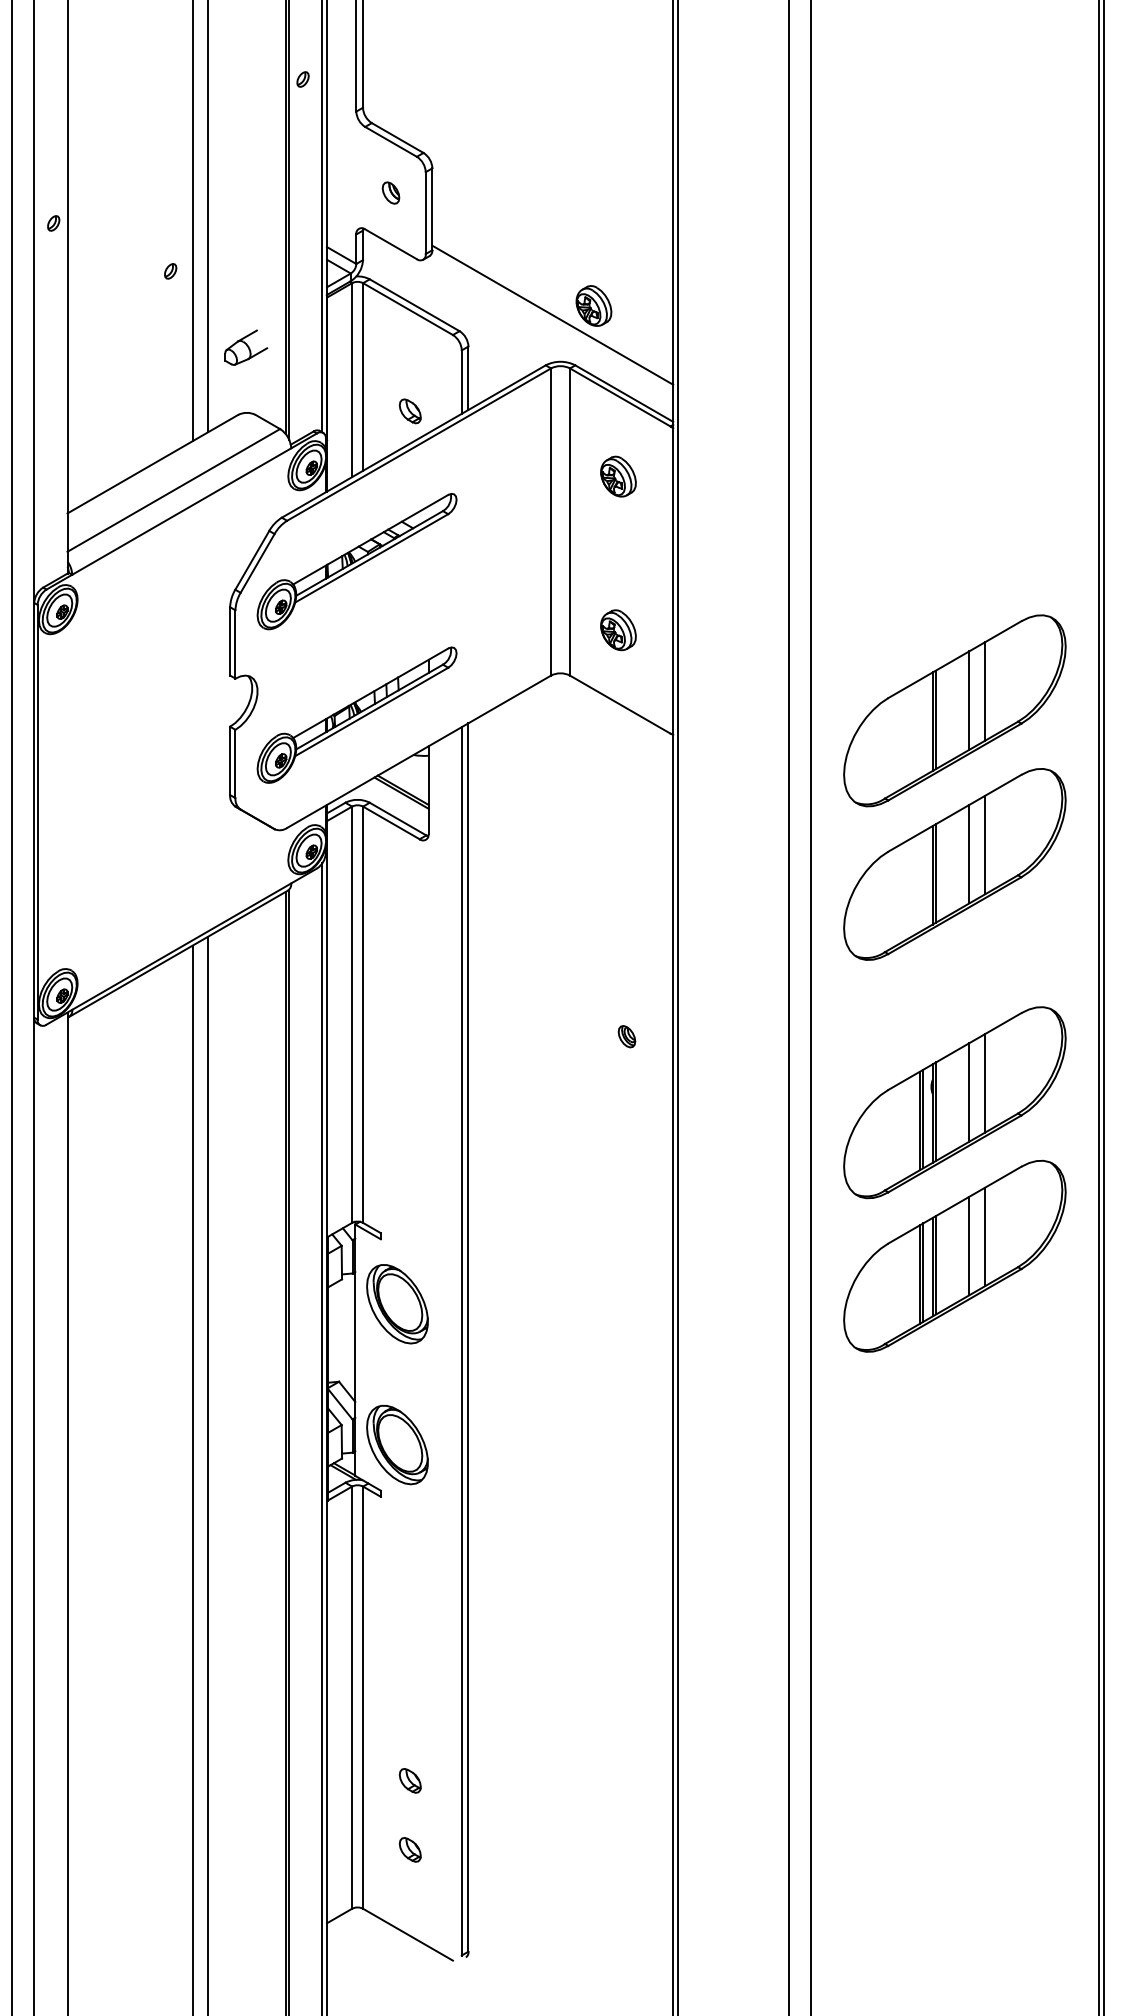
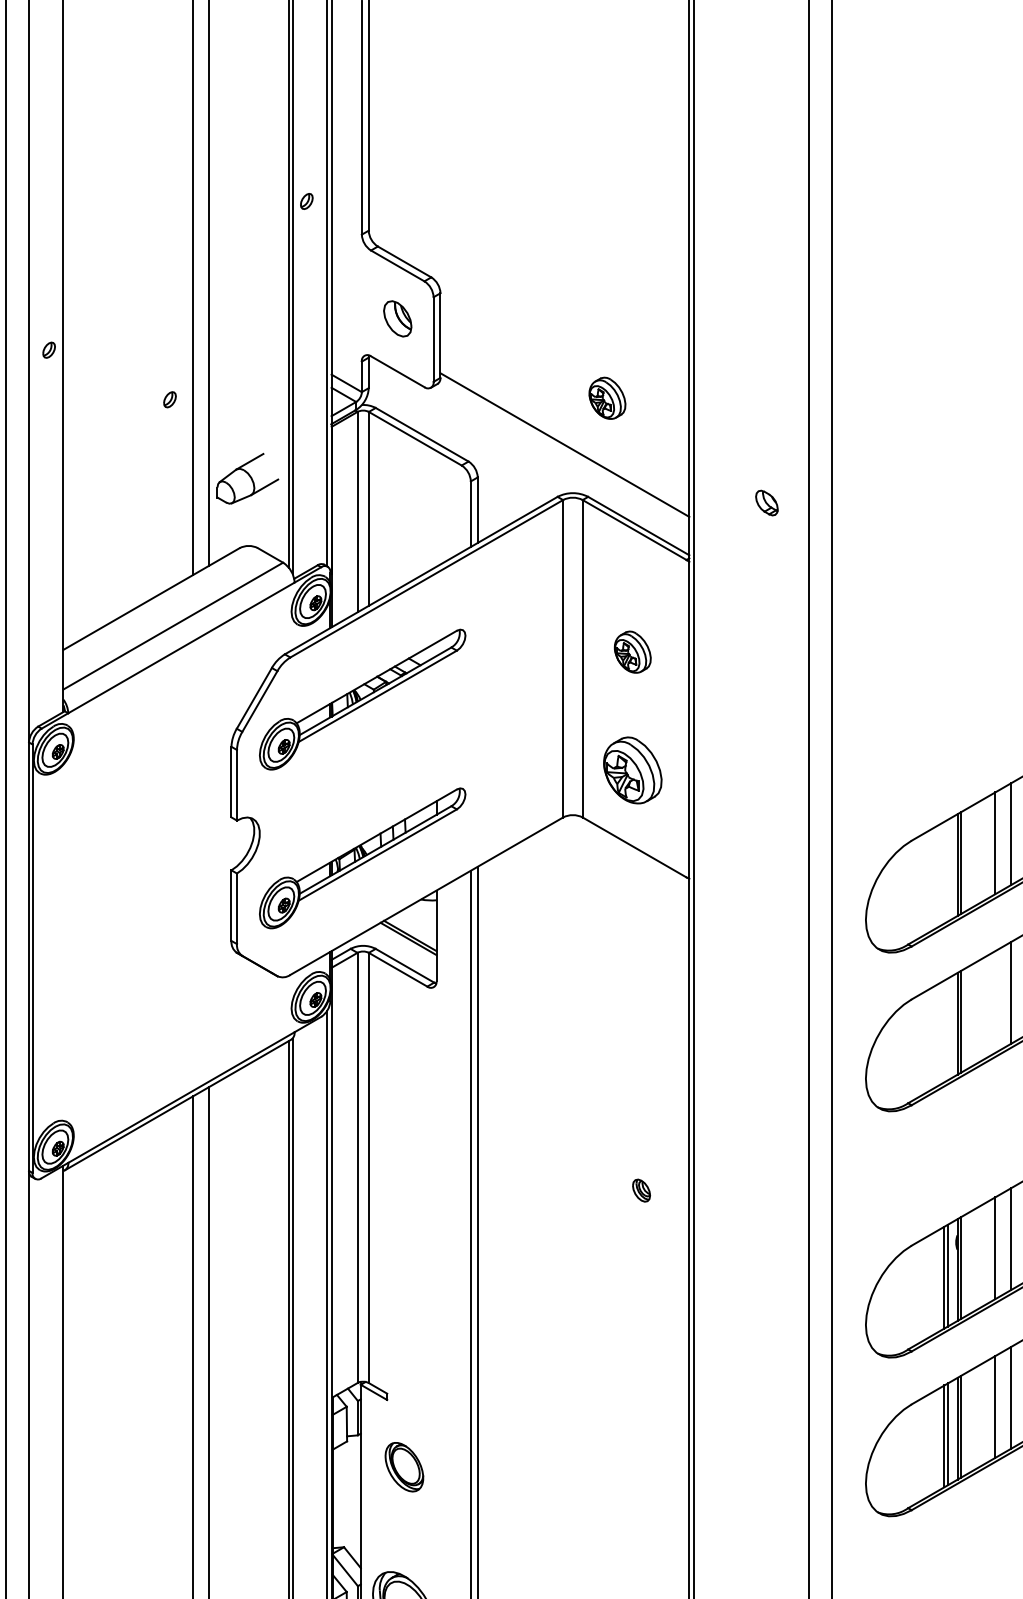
part: (390, 192) -> (397, 318), size x1.6
part: (593, 305) -> (606, 397), moved
part: (246, 347) -> (248, 478), size x1.4
part: (409, 411) -> (766, 503), moved
part: (618, 476) -> (632, 652), moved
part: (618, 630) -> (632, 770), size x1.6
line: (969, 853) -> (995, 1001), removed
part: (397, 1304) -> (404, 1467), size x0.6

